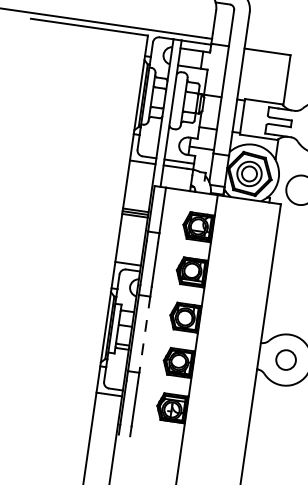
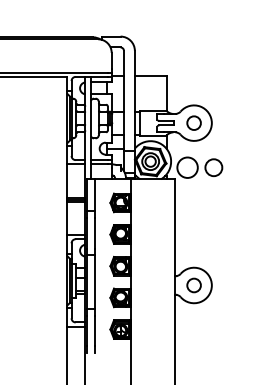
line: (144, 335) -> (94, 282), dashed -> solid

